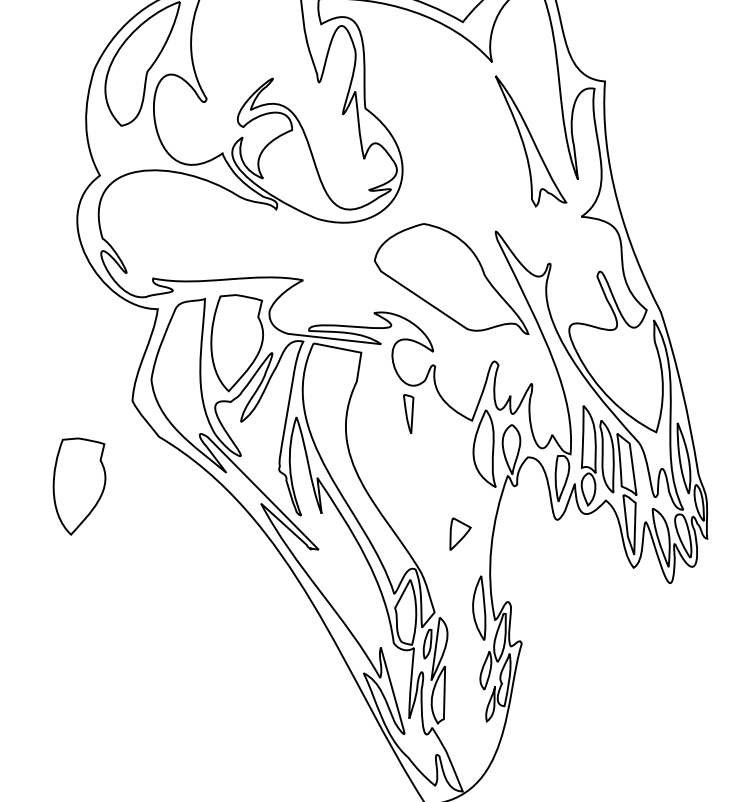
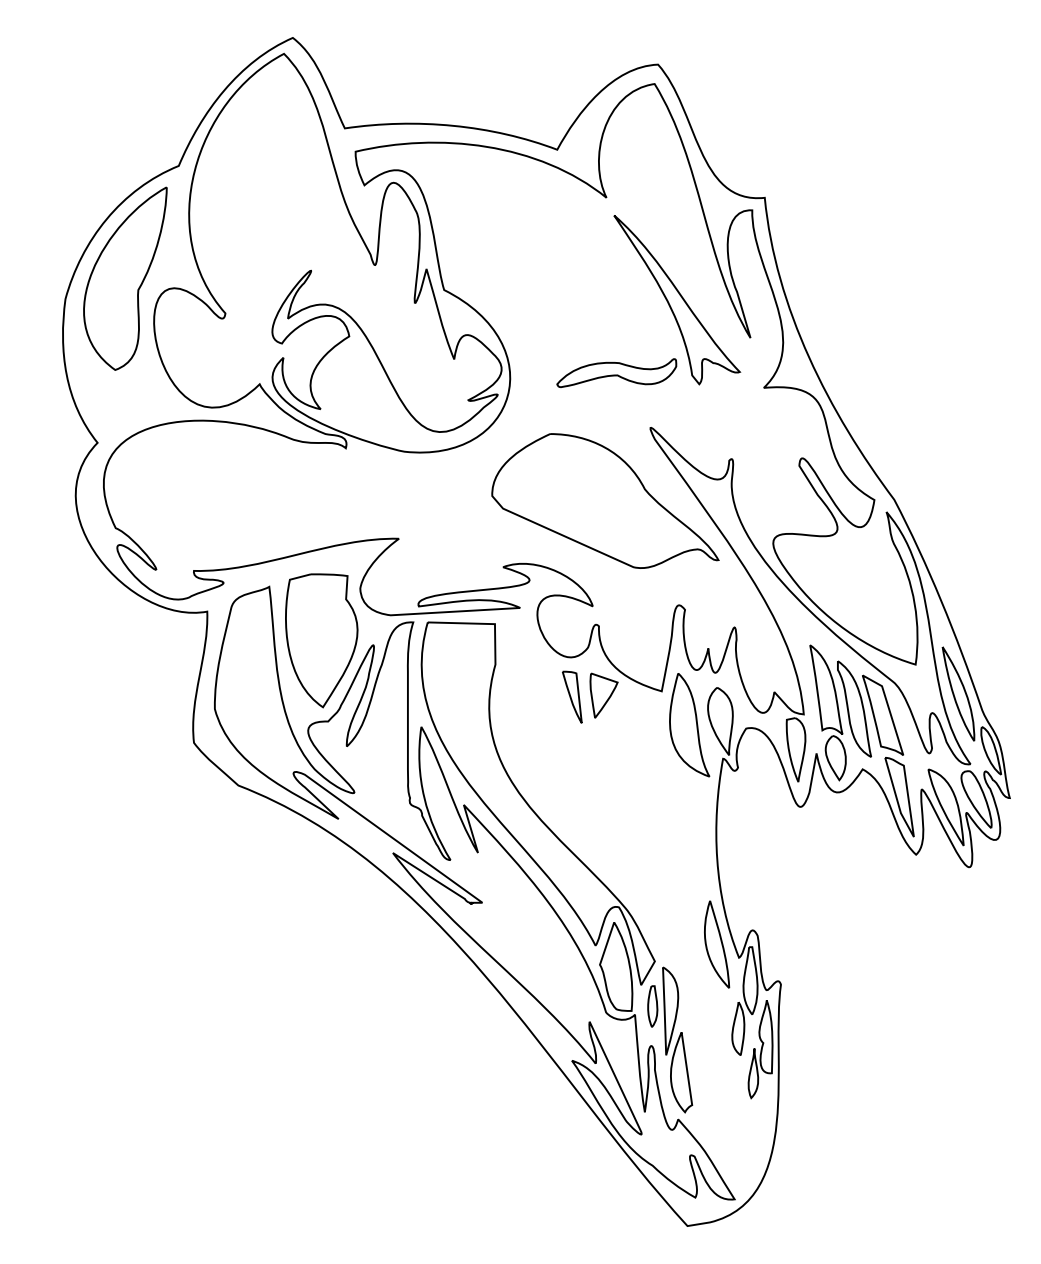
part: (478, 188) -> (616, 372), added
part: (78, 486) -> (139, 872), removed
part: (459, 535) -> (603, 695), moved

